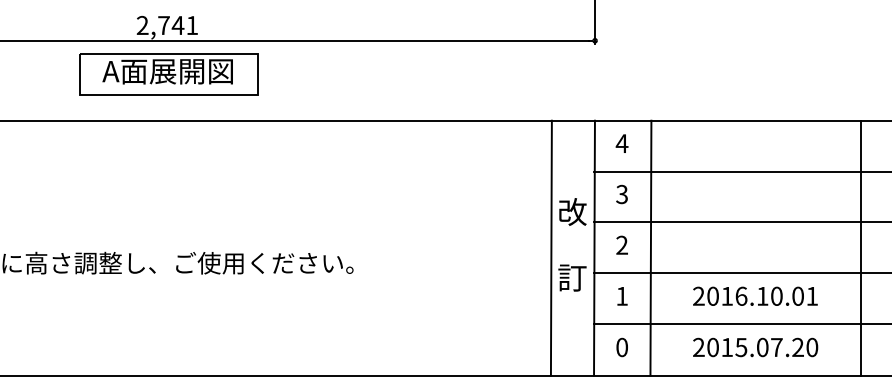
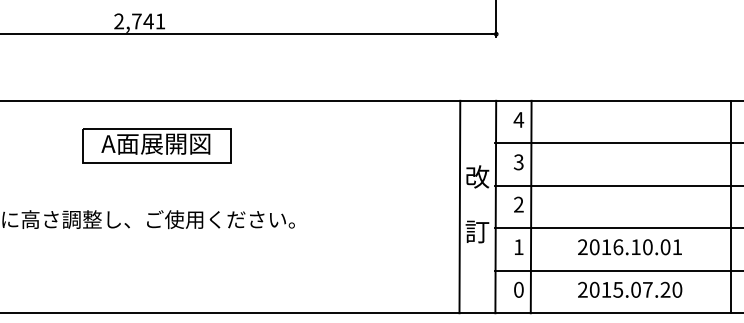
part: (168, 74) -> (156, 146), moved
line: (650, 247) -> (530, 206), moved
line: (860, 247) -> (730, 206), moved

